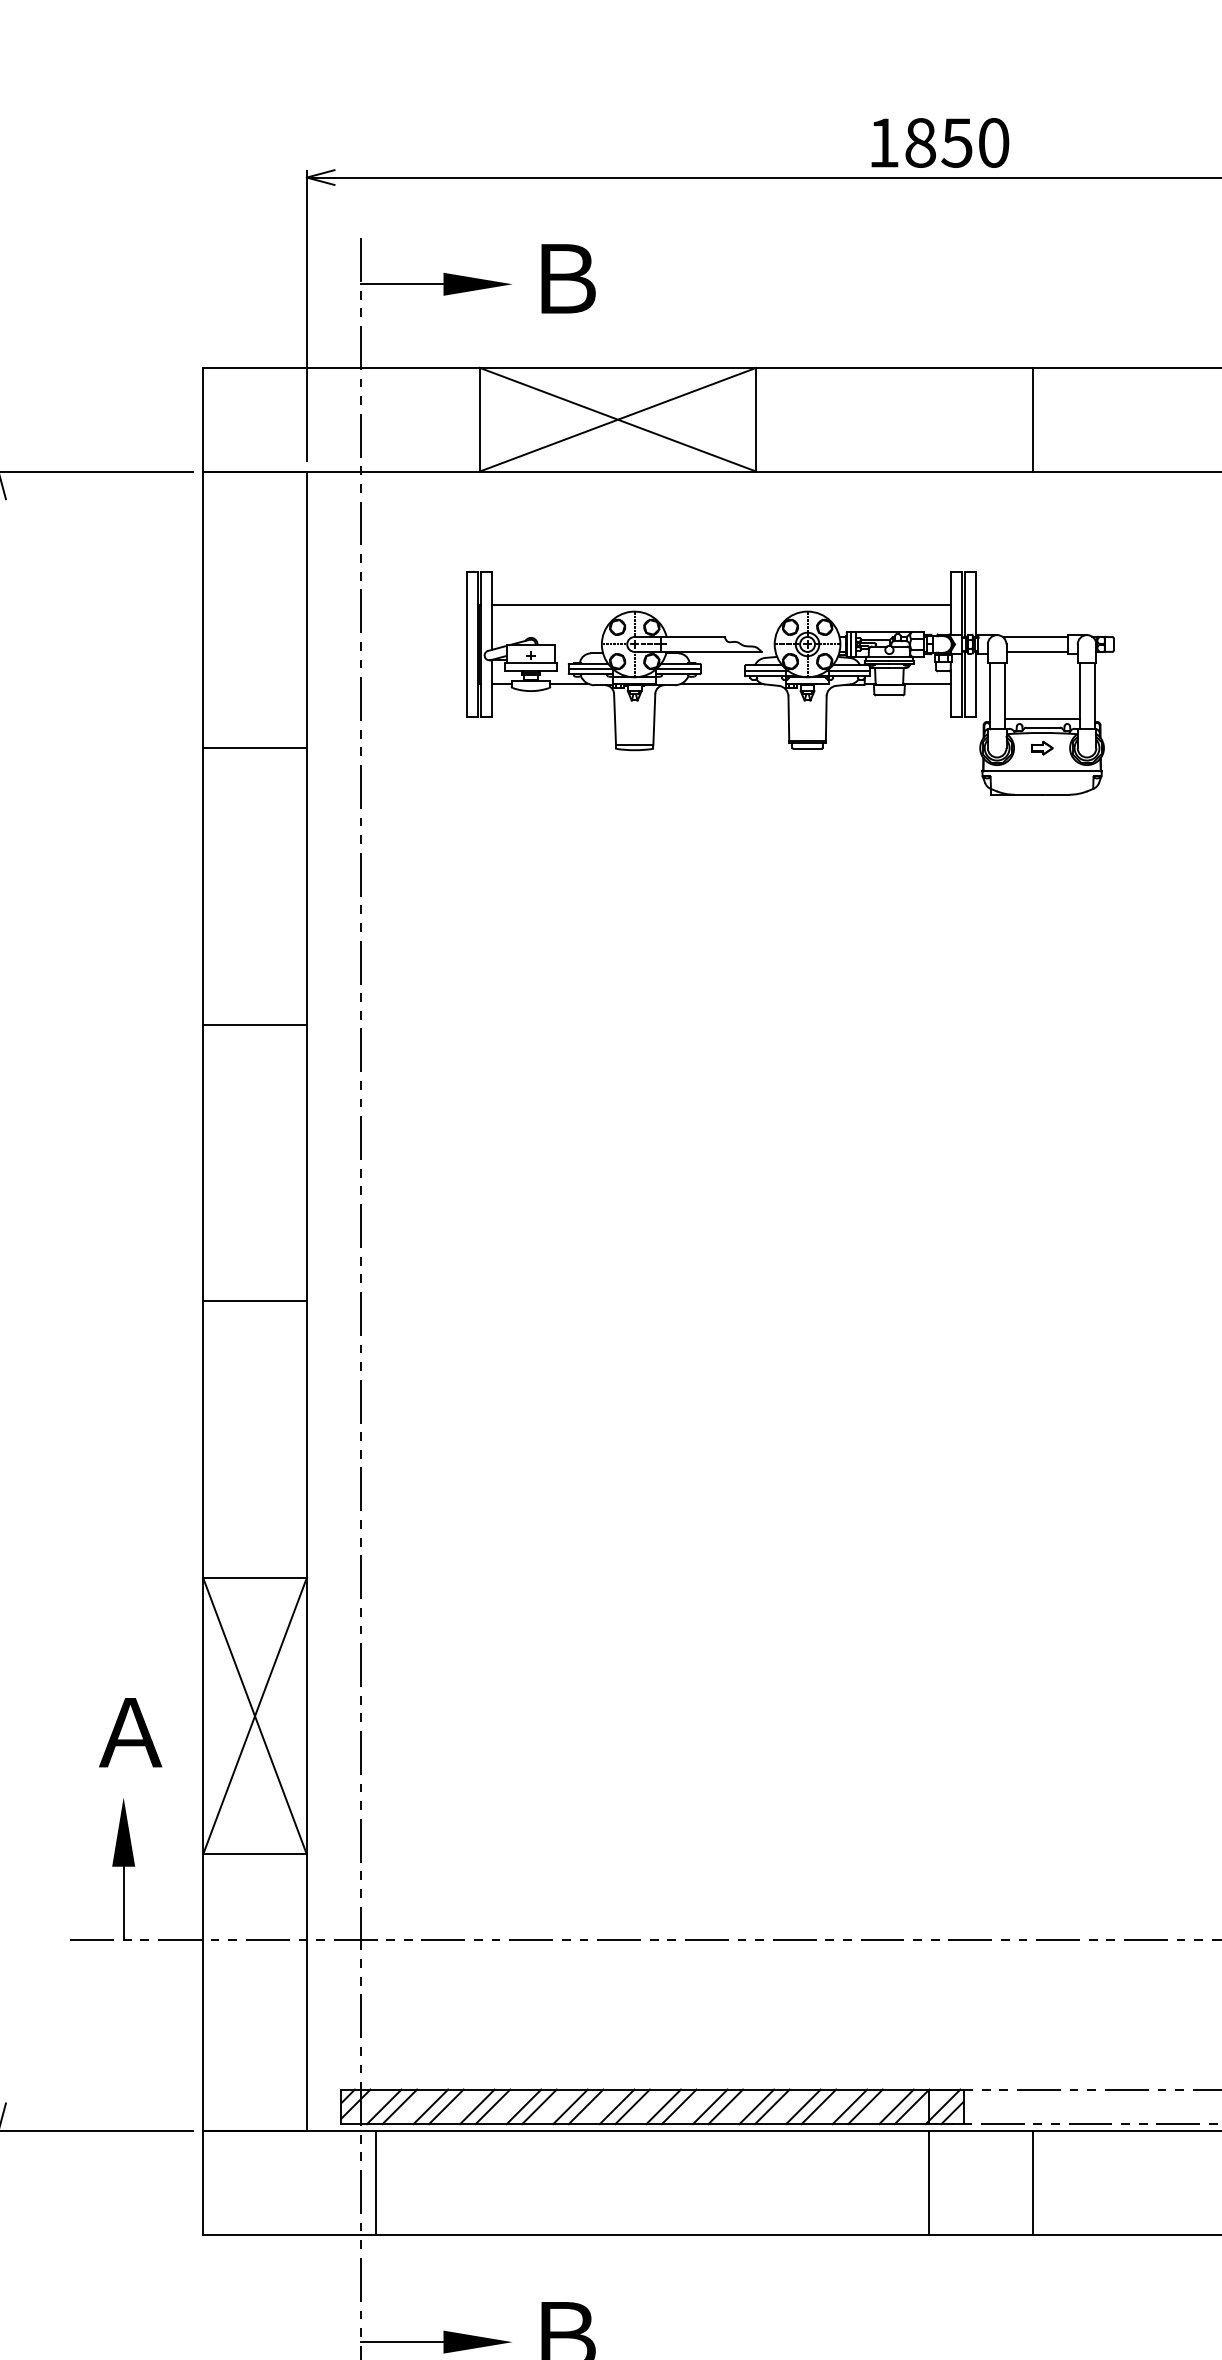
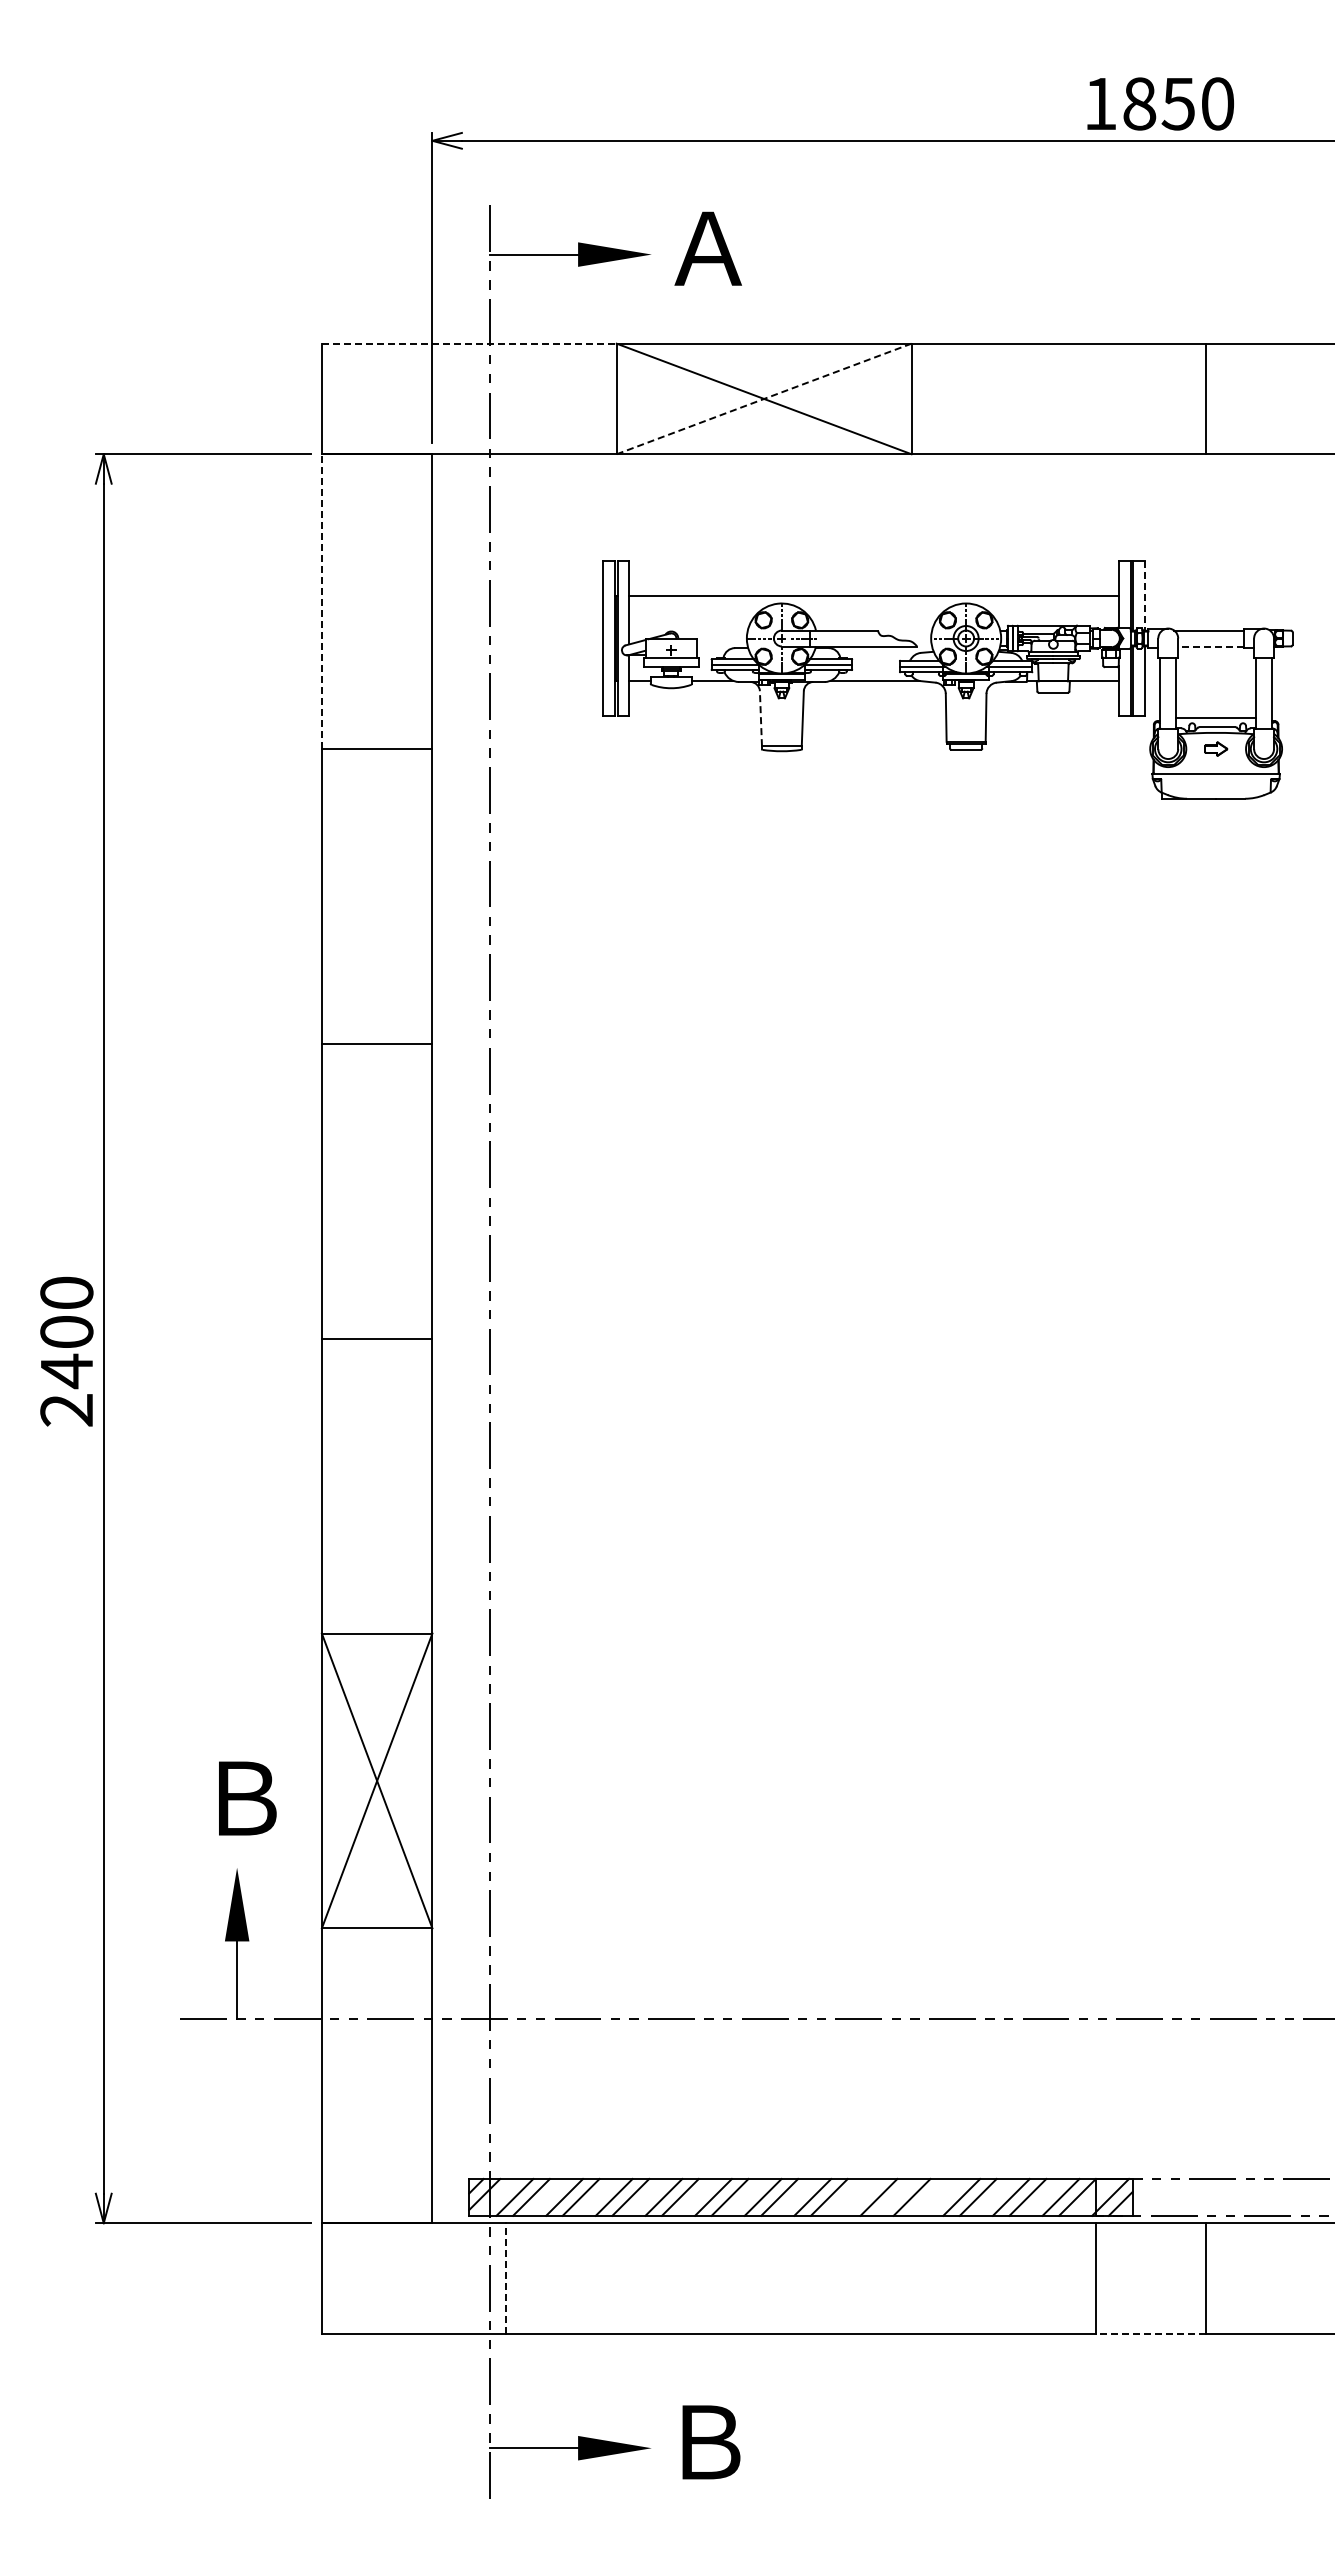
text: (940, 142) -> (1160, 103), moved
text: (564, 278) -> (707, 248), Ｂ -> Ａ
line: (341, 367) -> (469, 343), solid -> dashed
line: (618, 419) -> (764, 398), solid -> dashed
line: (975, 604) -> (1145, 595), solid -> dashed
line: (202, 609) -> (321, 601), solid -> dashed
line: (1037, 651) -> (1211, 646), solid -> dashed
line: (614, 719) -> (760, 718), solid -> dashed
text: (130, 1732) -> (244, 1798), Ａ -> Ｂ
line: (710, 2106) -> (862, 2197), removed
line: (772, 2106) -> (928, 2197), removed
line: (376, 2182) -> (506, 2278), solid -> dashed
line: (980, 2234) -> (1150, 2333), solid -> dashed

